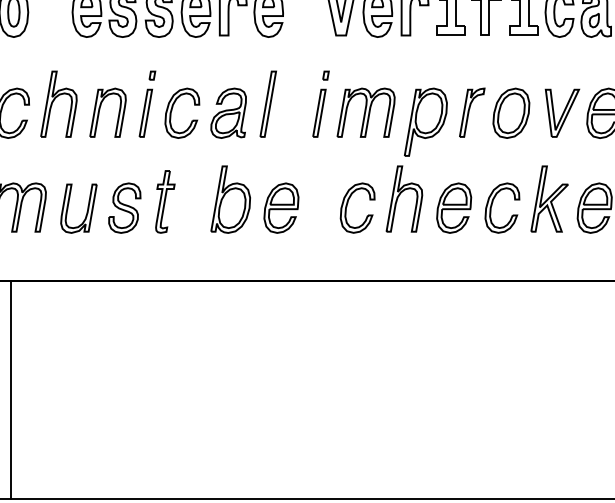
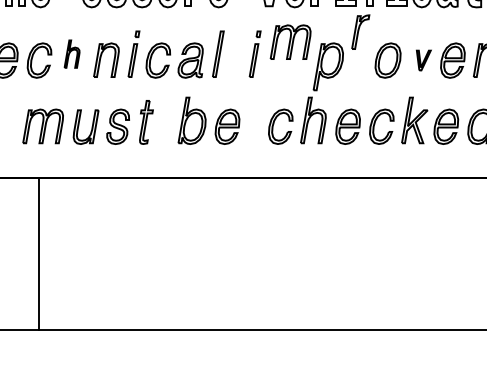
part: (57, 103) -> (71, 53), size x0.6
part: (365, 111) -> (290, 41), moved
part: (471, 111) -> (360, 31), moved
part: (562, 113) -> (423, 60), size x0.6

